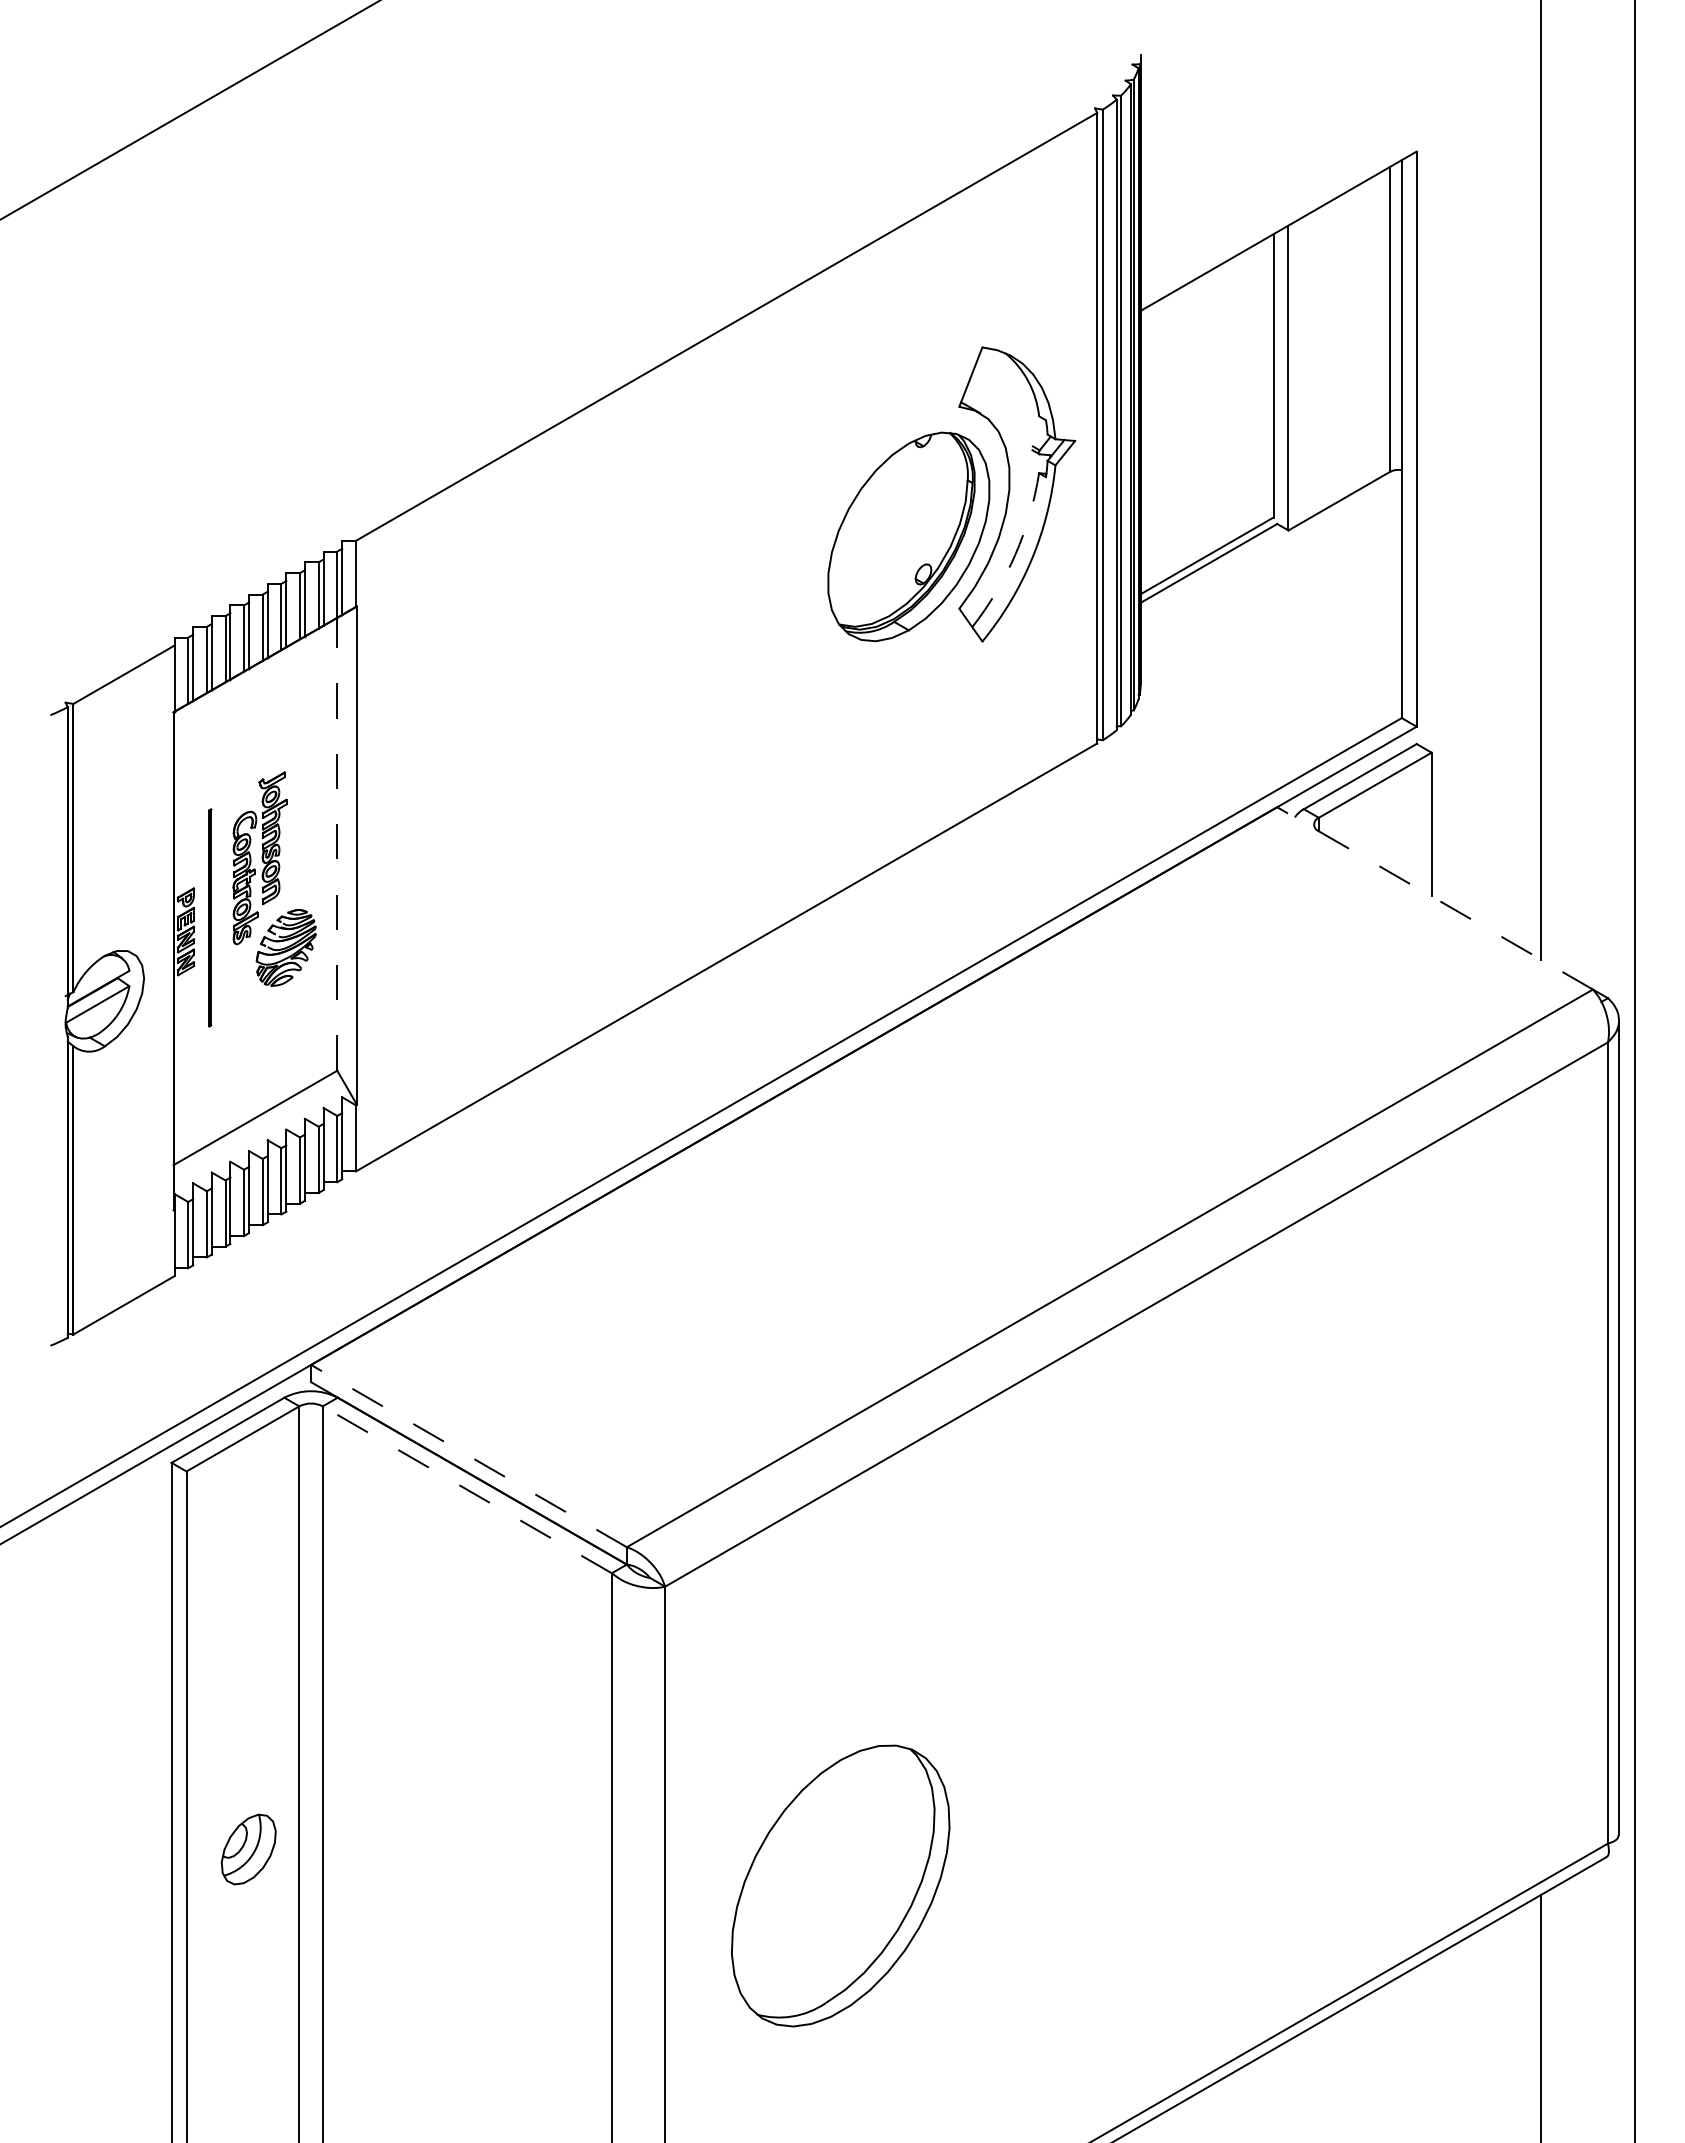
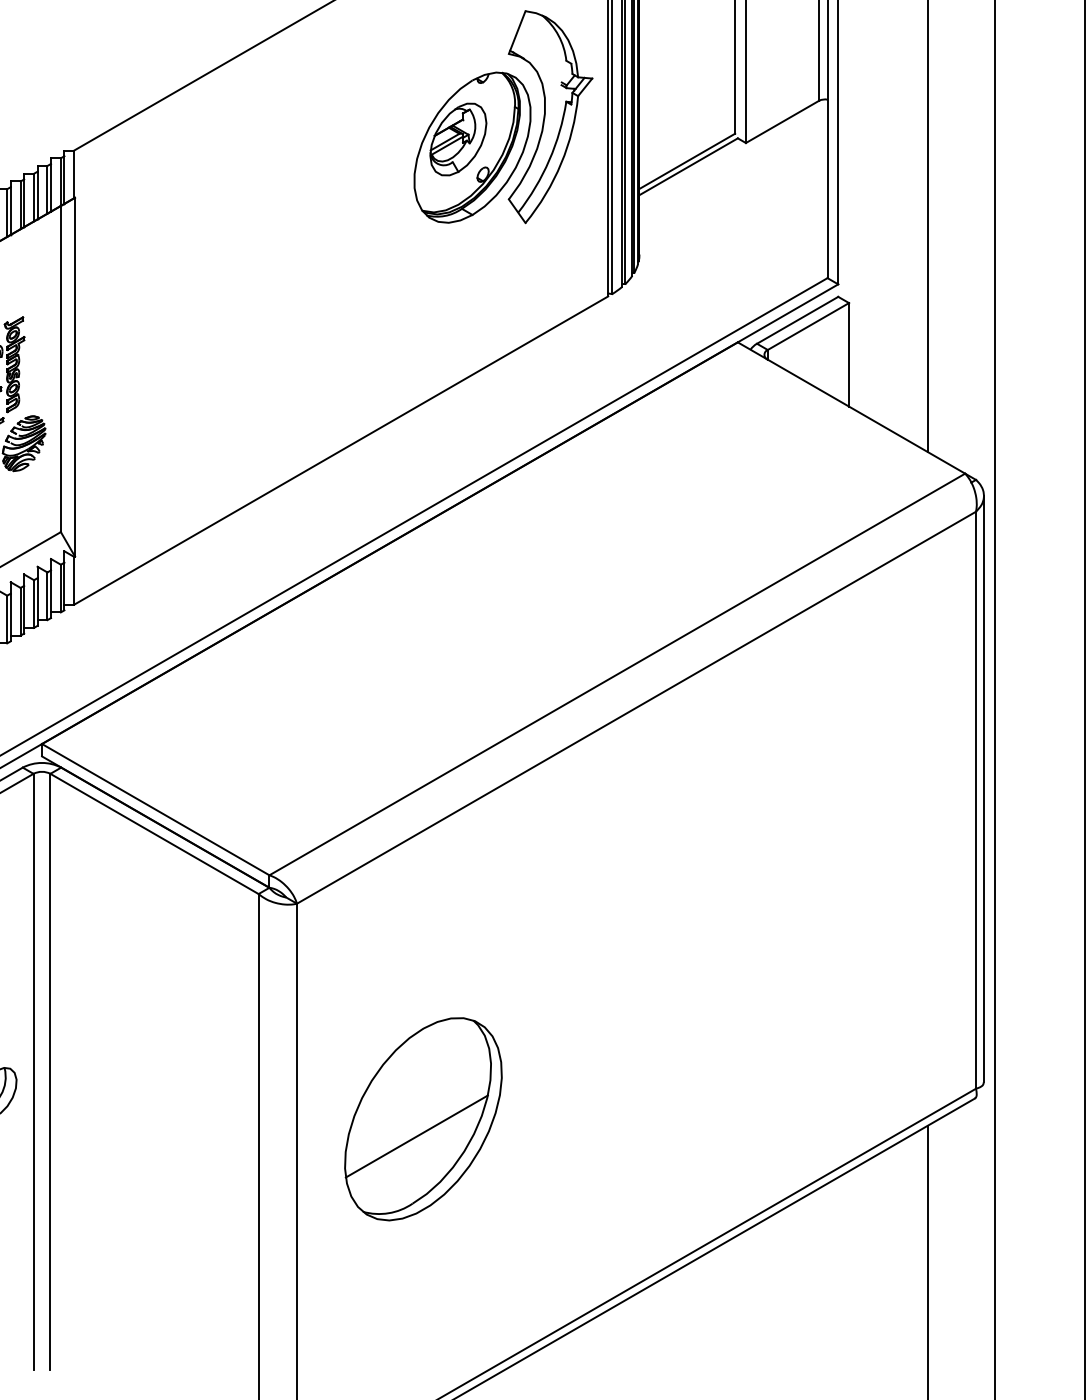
part: (889, 525) -> (458, 139), added
arc: (1015, 554) -> (549, 160), dashed -> solid
line: (337, 843) -> (61, 368), dashed -> solid
line: (1434, 898) -> (851, 408), dashed -> solid
line: (468, 1455) -> (155, 809), dashed -> solid
line: (467, 1489) -> (154, 833), dashed -> solid
line: (831, 1909) -> (416, 1136), added

